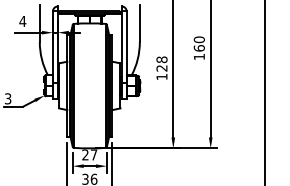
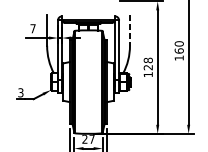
text: (22, 21) -> (32, 28), 4 -> 7
line: (139, 23) -> (129, 30), solid -> dashed

